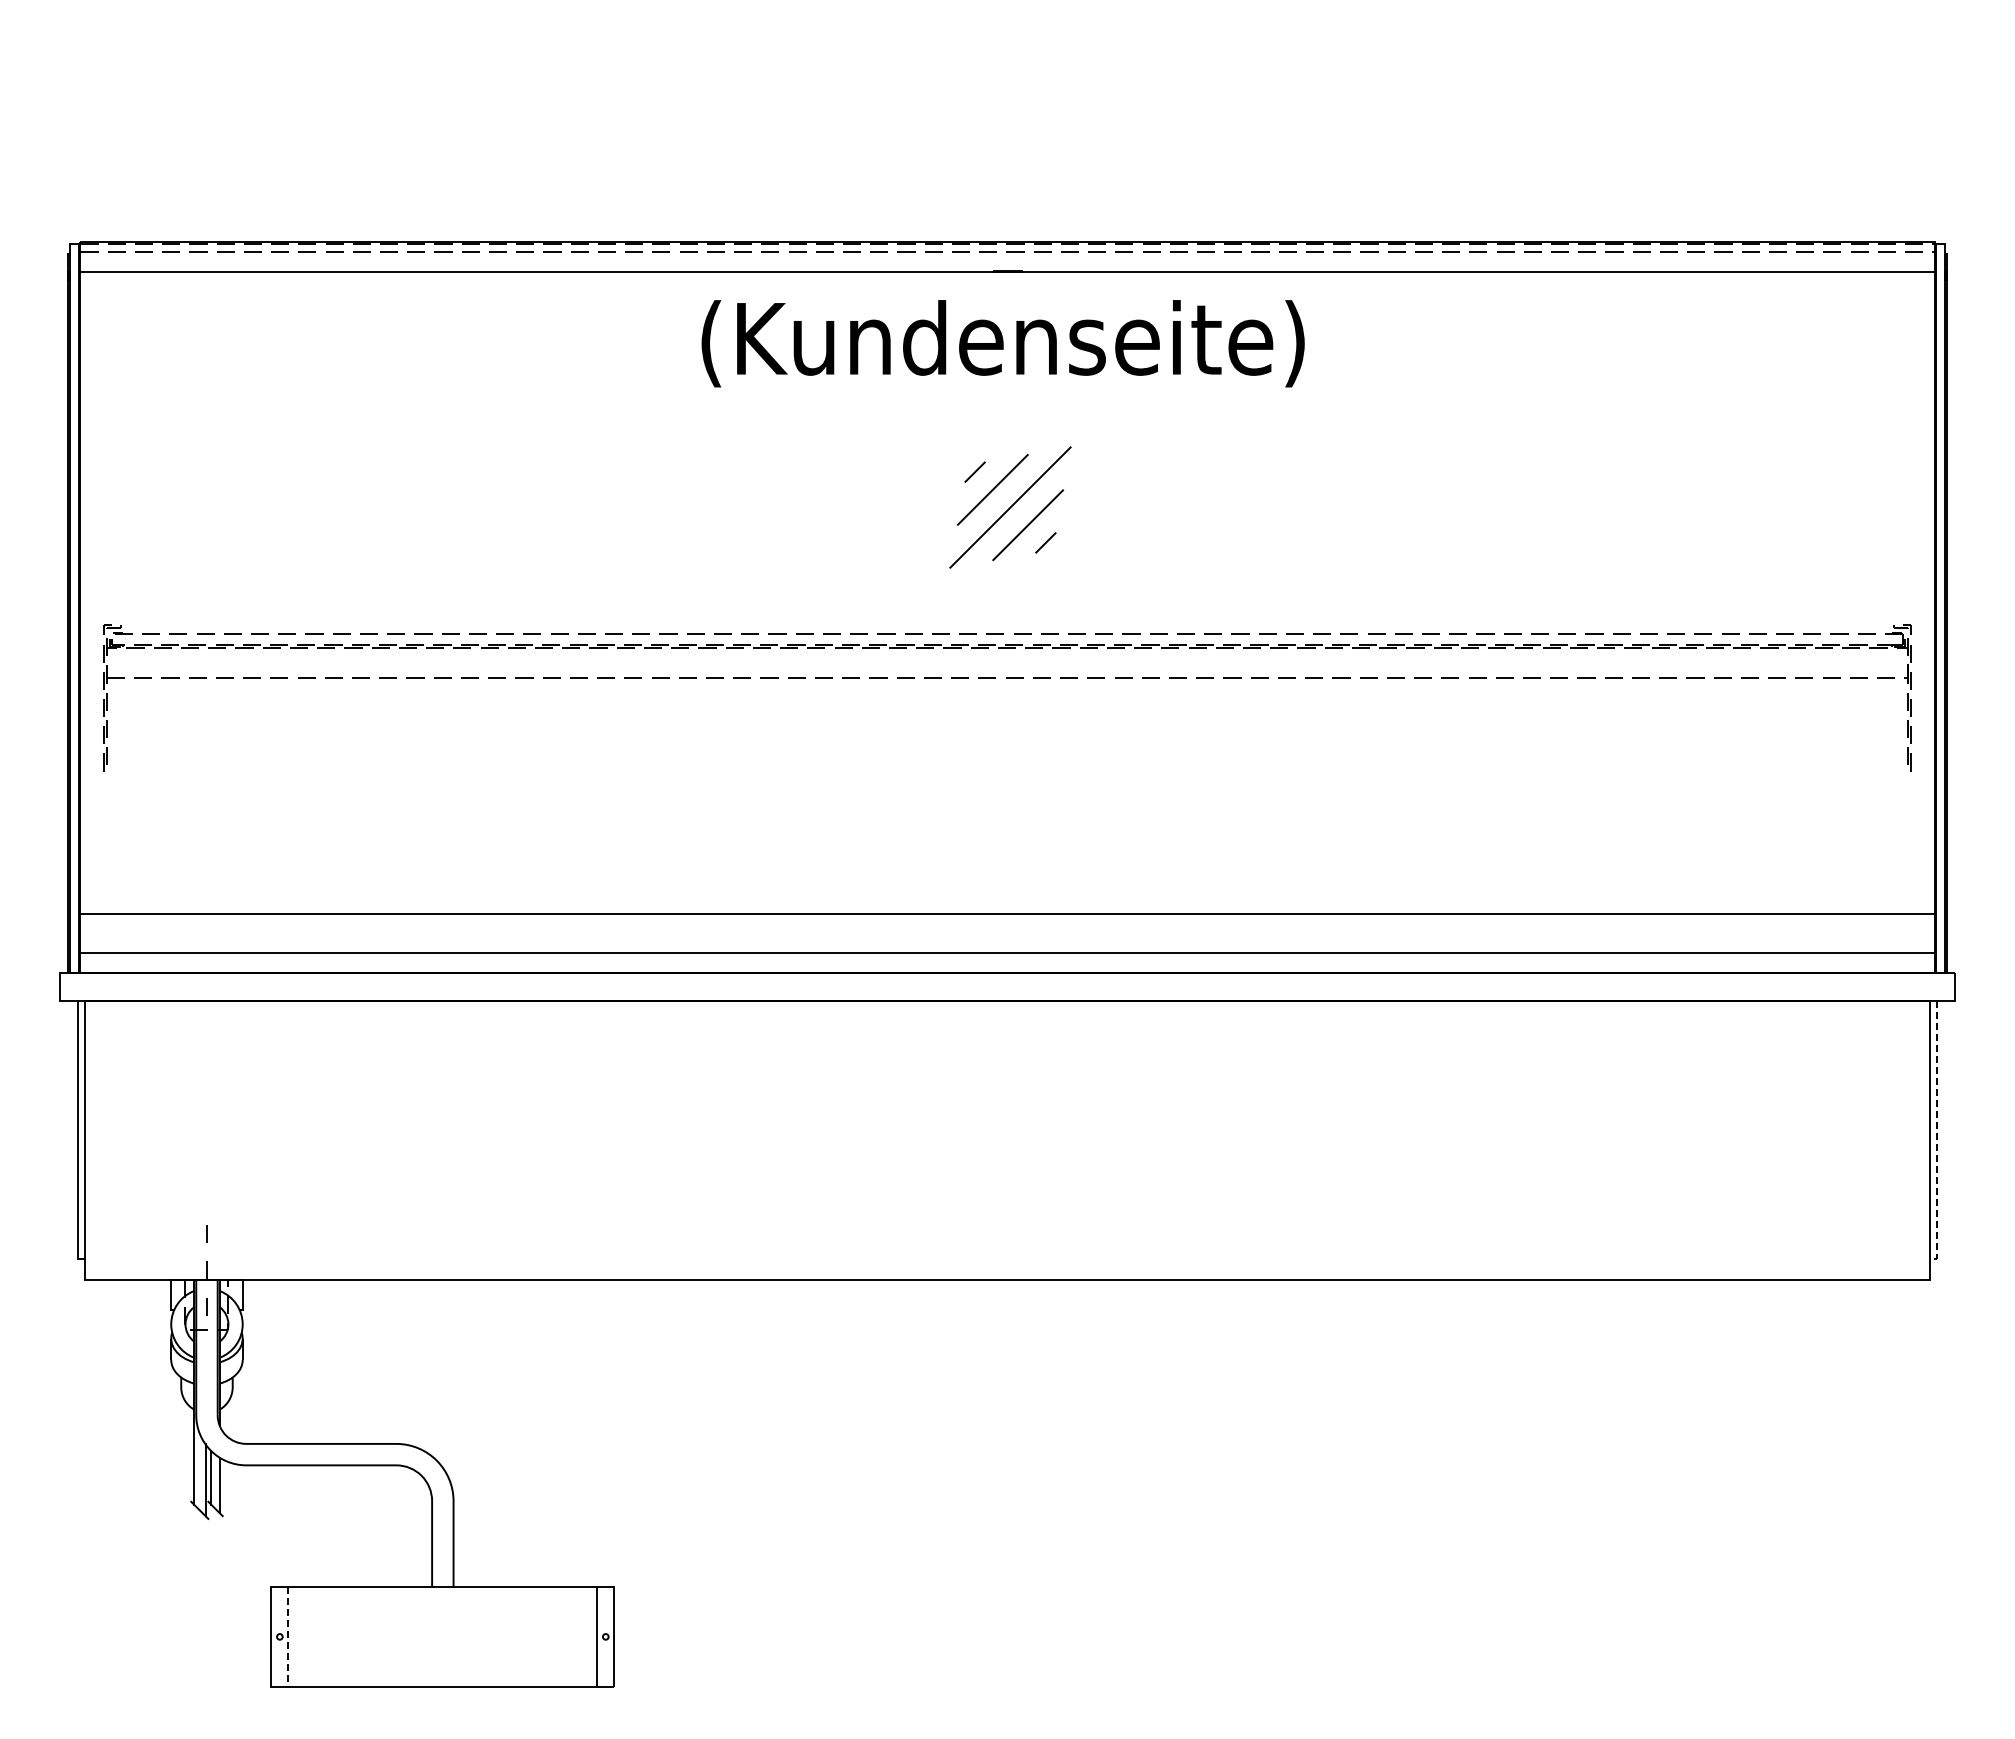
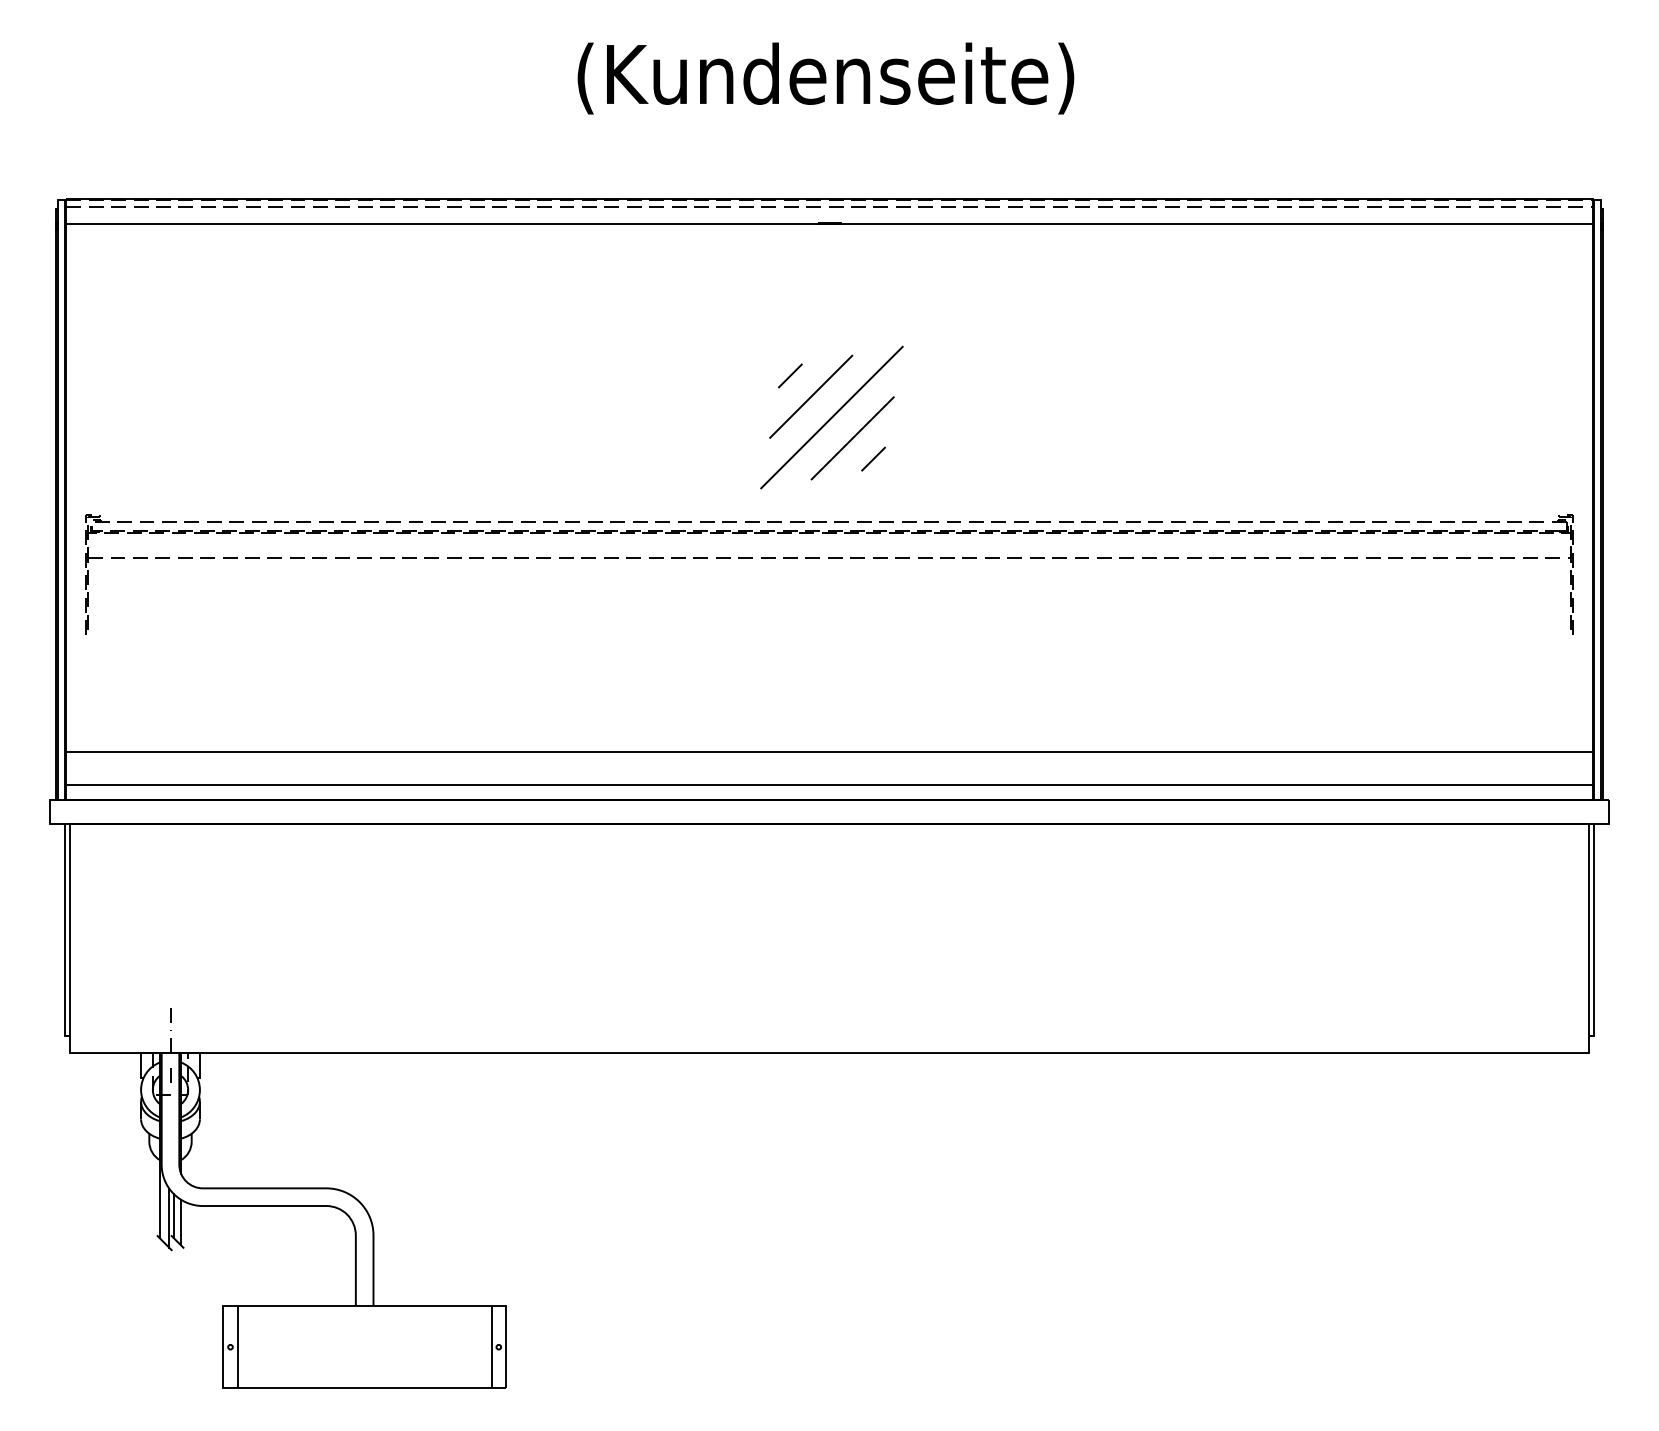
text: (1002, 343) -> (825, 78), moved
part: (1010, 507) -> (831, 417), size x1.43
line: (1936, 1134) -> (1594, 933), dashed -> solid
line: (288, 1637) -> (237, 1347), dashed -> solid

